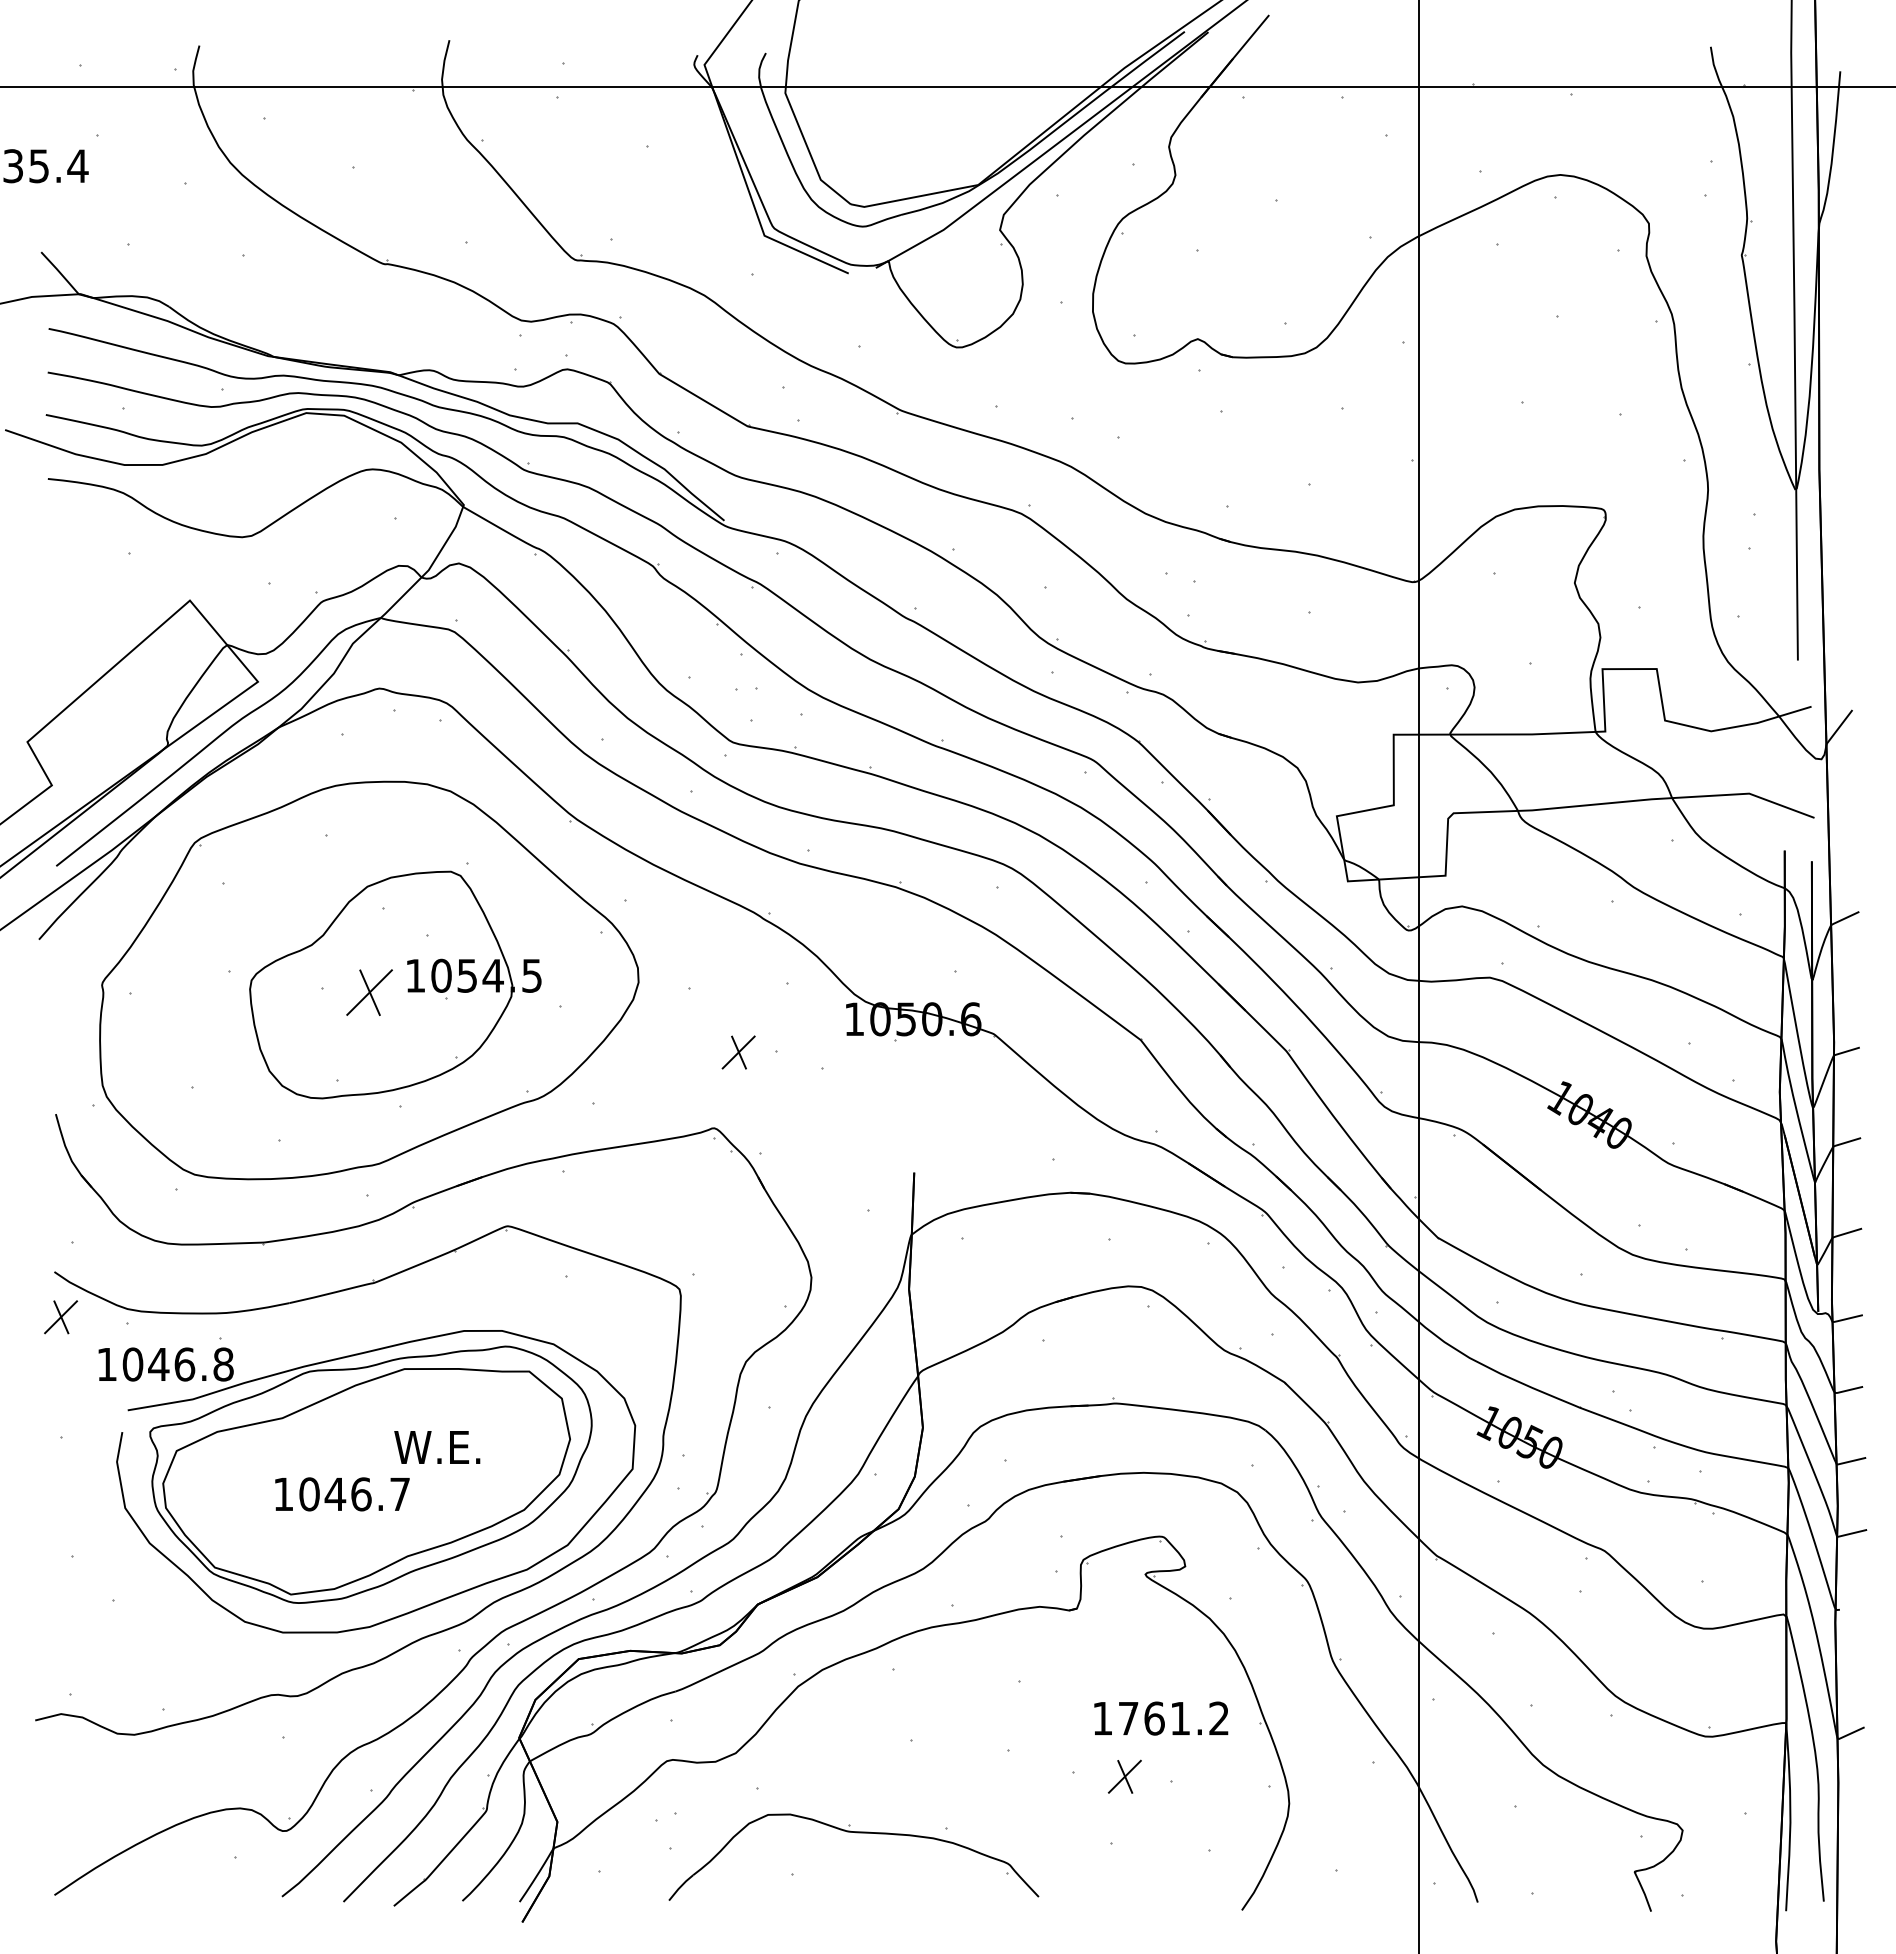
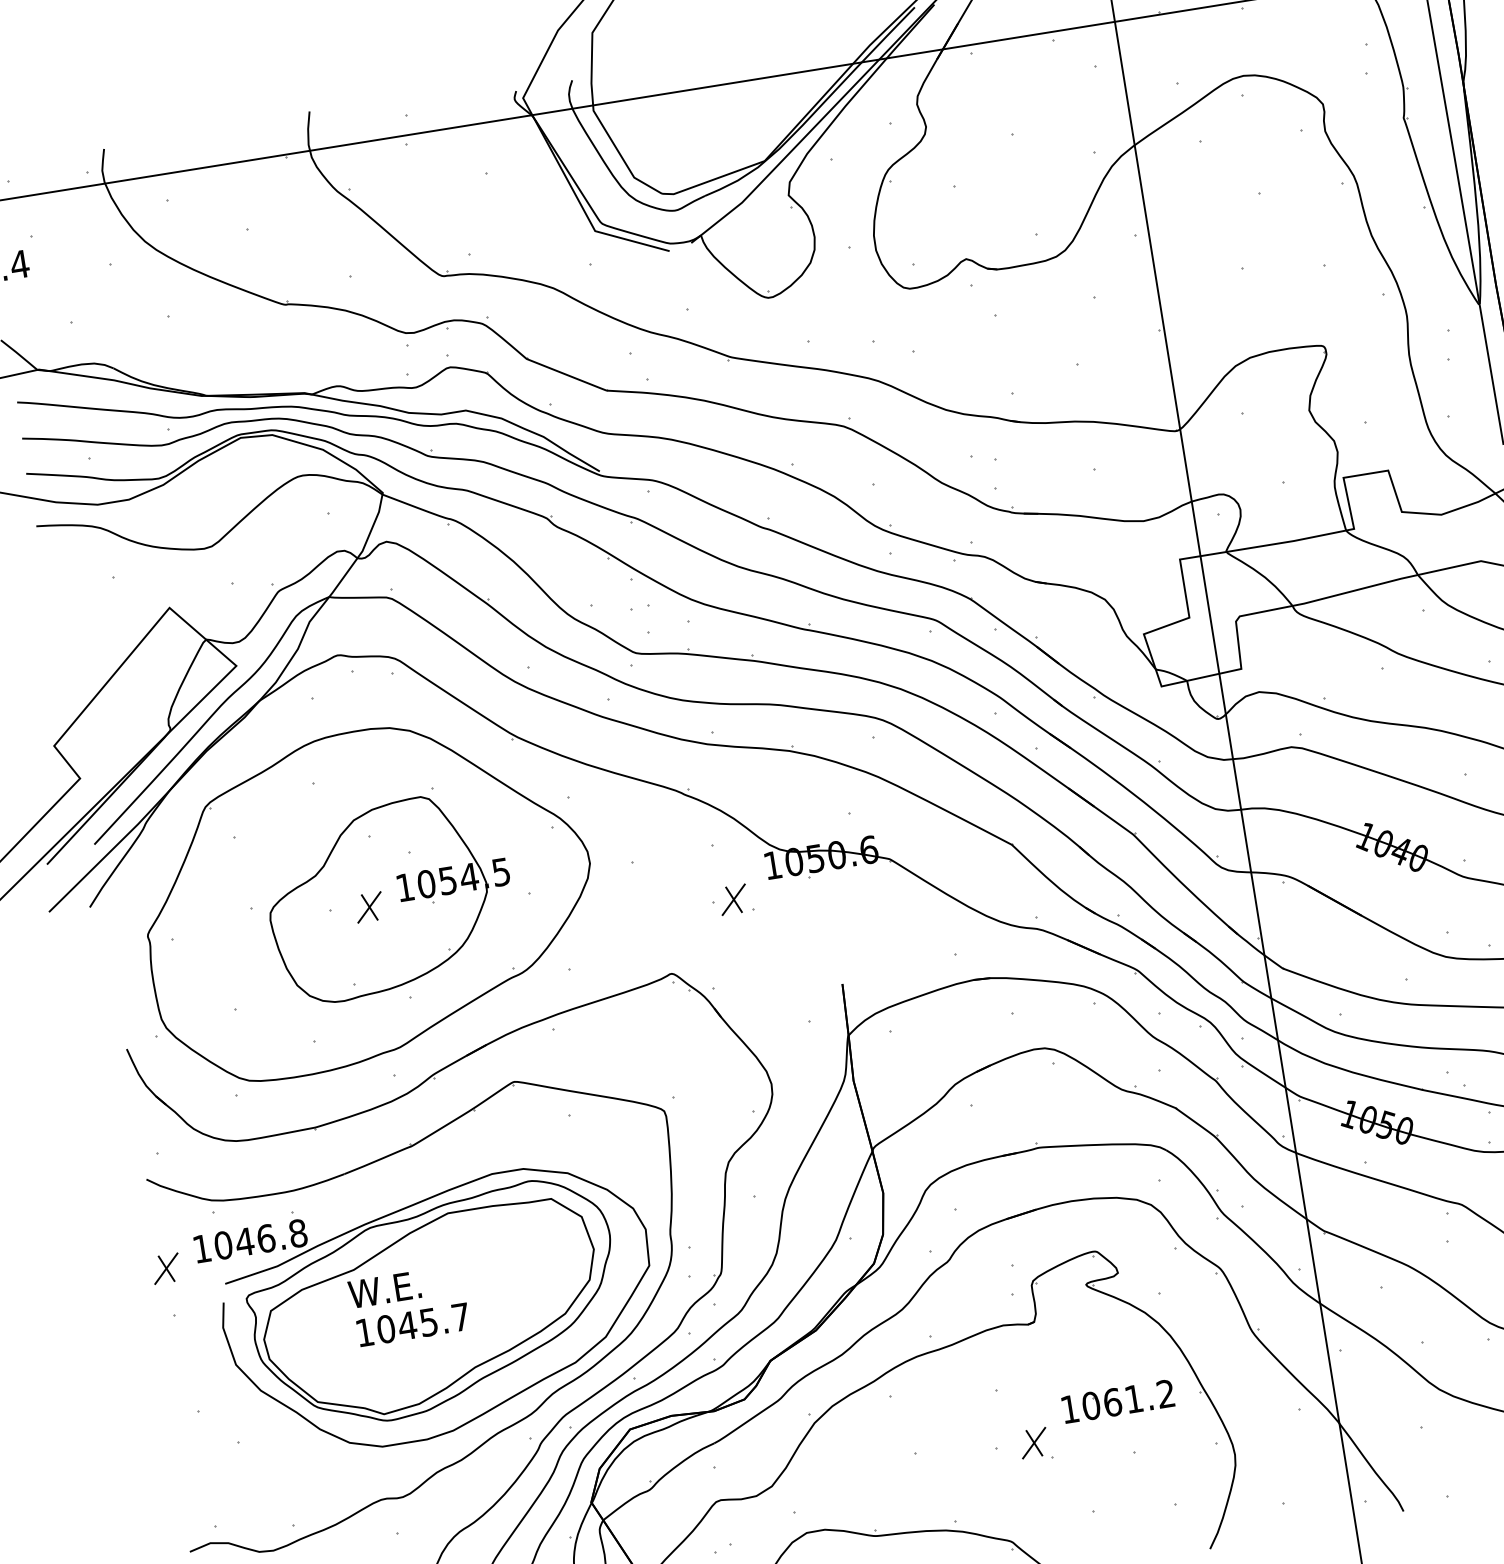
part: (369, 992) -> (369, 907), size x0.71
part: (738, 1052) -> (733, 899), moved
part: (61, 1317) -> (166, 1268), moved
text: (437, 1447) -> (384, 1289), moved
text: (361, 1494) -> (429, 1322), 1046.7 -> 1045.7
text: (1128, 1718) -> (1091, 1405), 1761.2 -> 1061.2
part: (1124, 1776) -> (1033, 1442), moved

